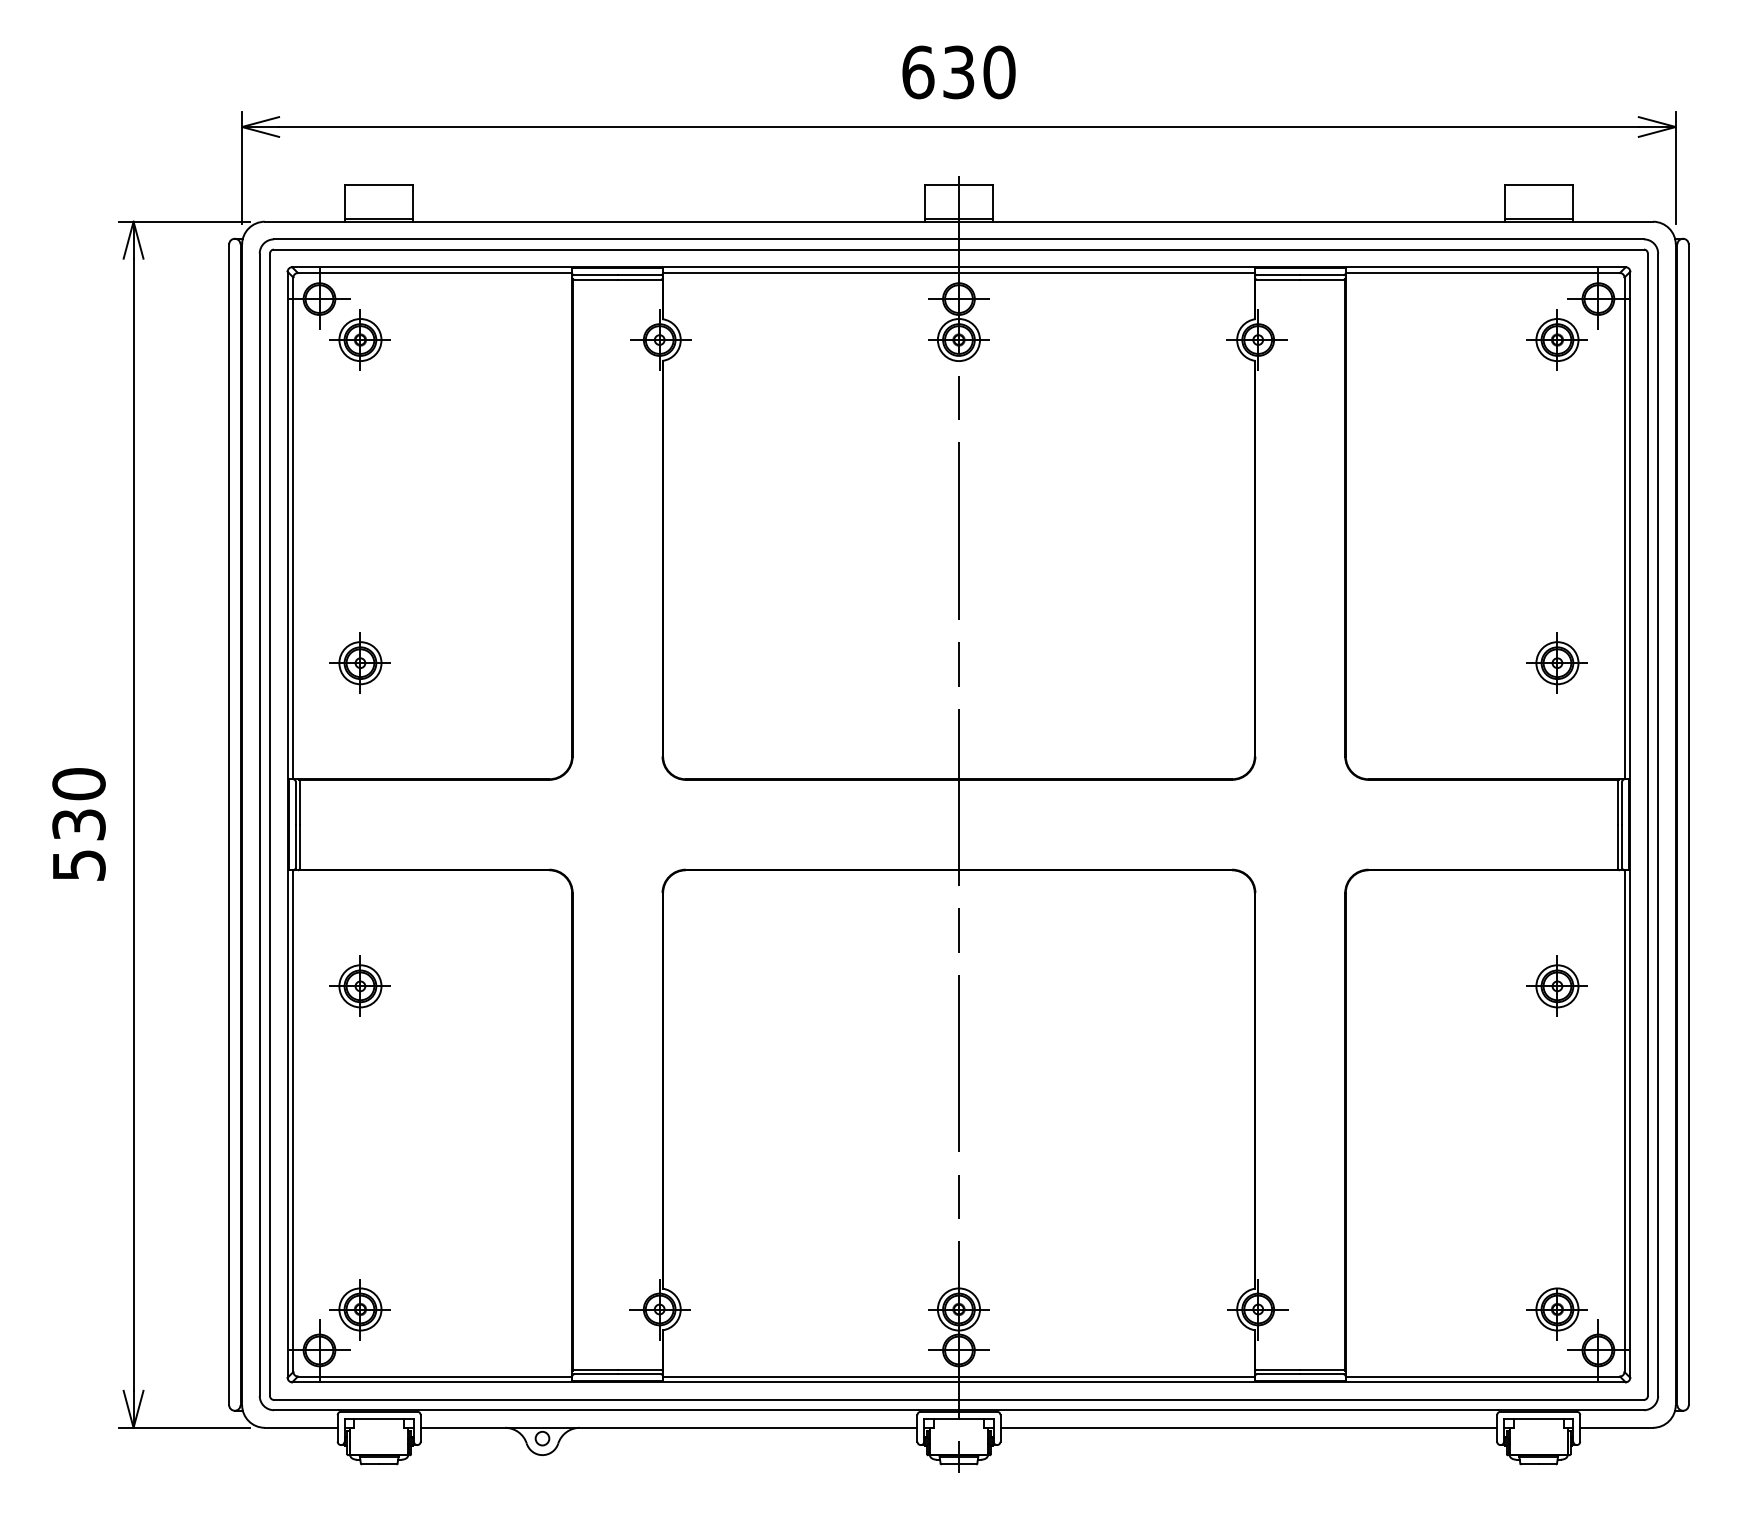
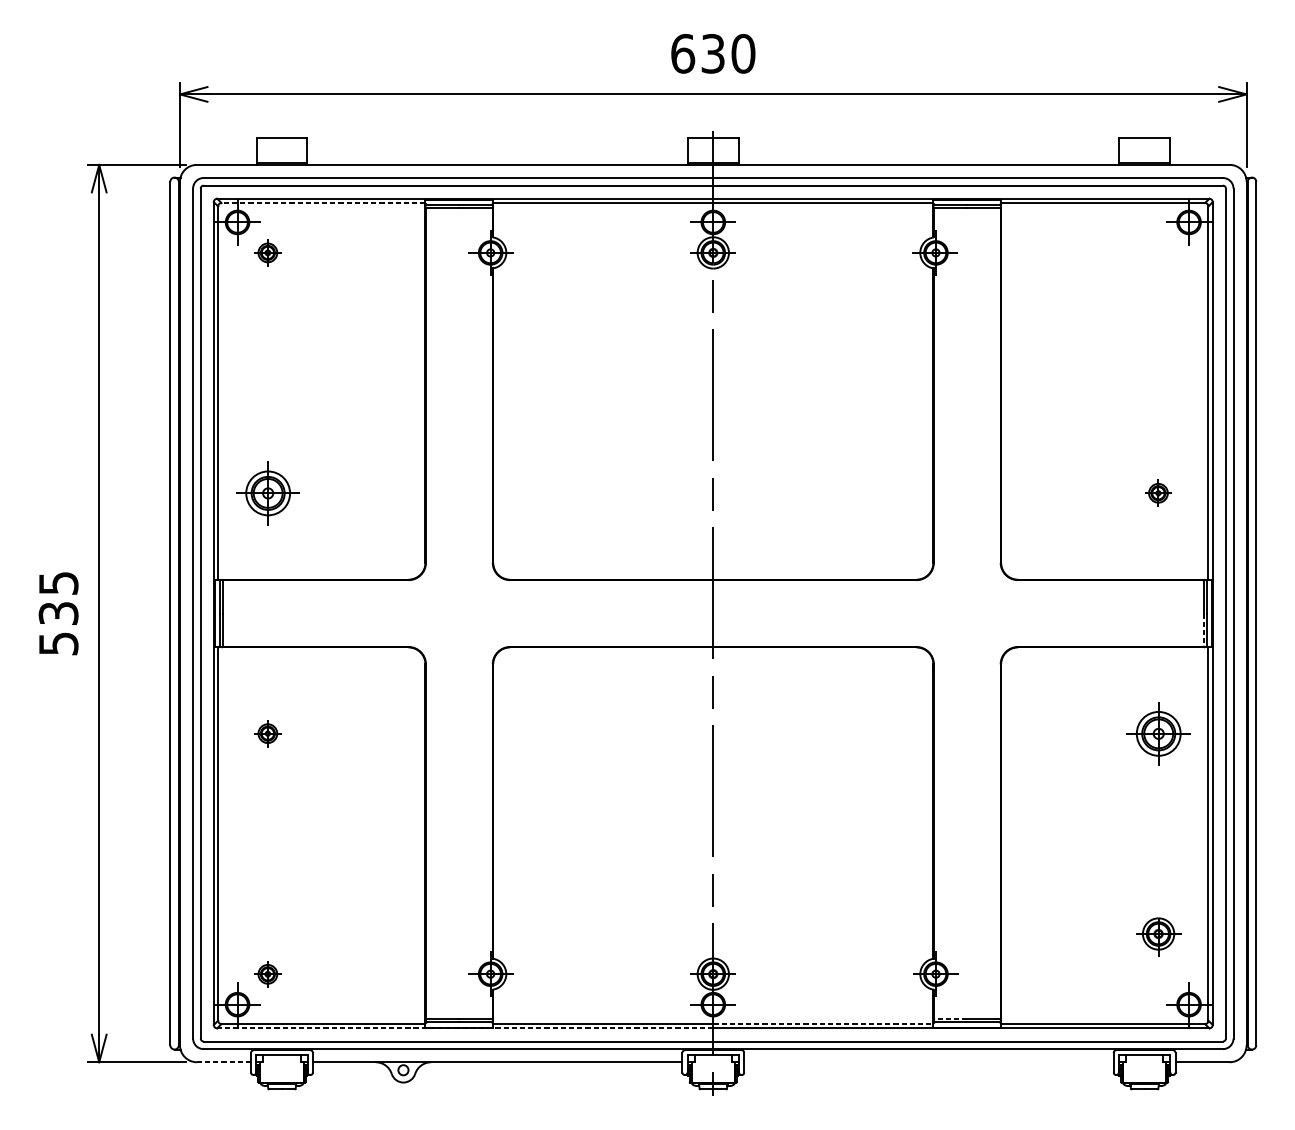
line: (434, 273) -> (323, 203), solid -> dashed
part: (359, 339) -> (267, 252), size x0.6
part: (1556, 339) -> (1157, 252), removed
part: (359, 662) -> (267, 492), size x1.4
part: (1556, 662) -> (1157, 492), size x0.6
text: (78, 784) -> (58, 583), 530 -> 535
line: (1617, 846) -> (1203, 629), solid -> dashed
part: (359, 985) -> (267, 733), size x0.6
part: (1556, 985) -> (1157, 733), size x1.4
part: (359, 1309) -> (267, 974), size x0.6
part: (1556, 1313) -> (1157, 937), moved
line: (1278, 1369) -> (951, 1018), solid -> dashed
line: (1106, 1376) -> (823, 1024), solid -> dashed
line: (625, 1382) -> (465, 1028), solid -> dashed
line: (300, 1427) -> (223, 1061), solid -> dashed
line: (1248, 1427) -> (928, 1061), removed

